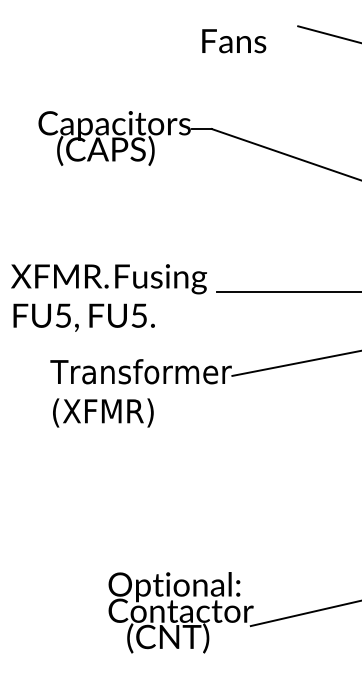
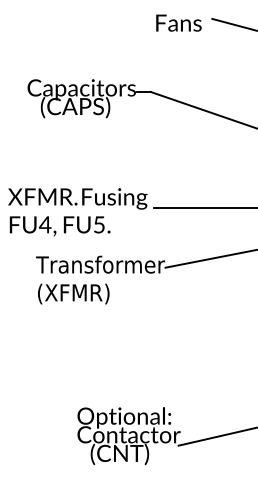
text: (234, 41) -> (179, 23), moved
text: (63, 315) -> (45, 224), FU5, -> FU4,

